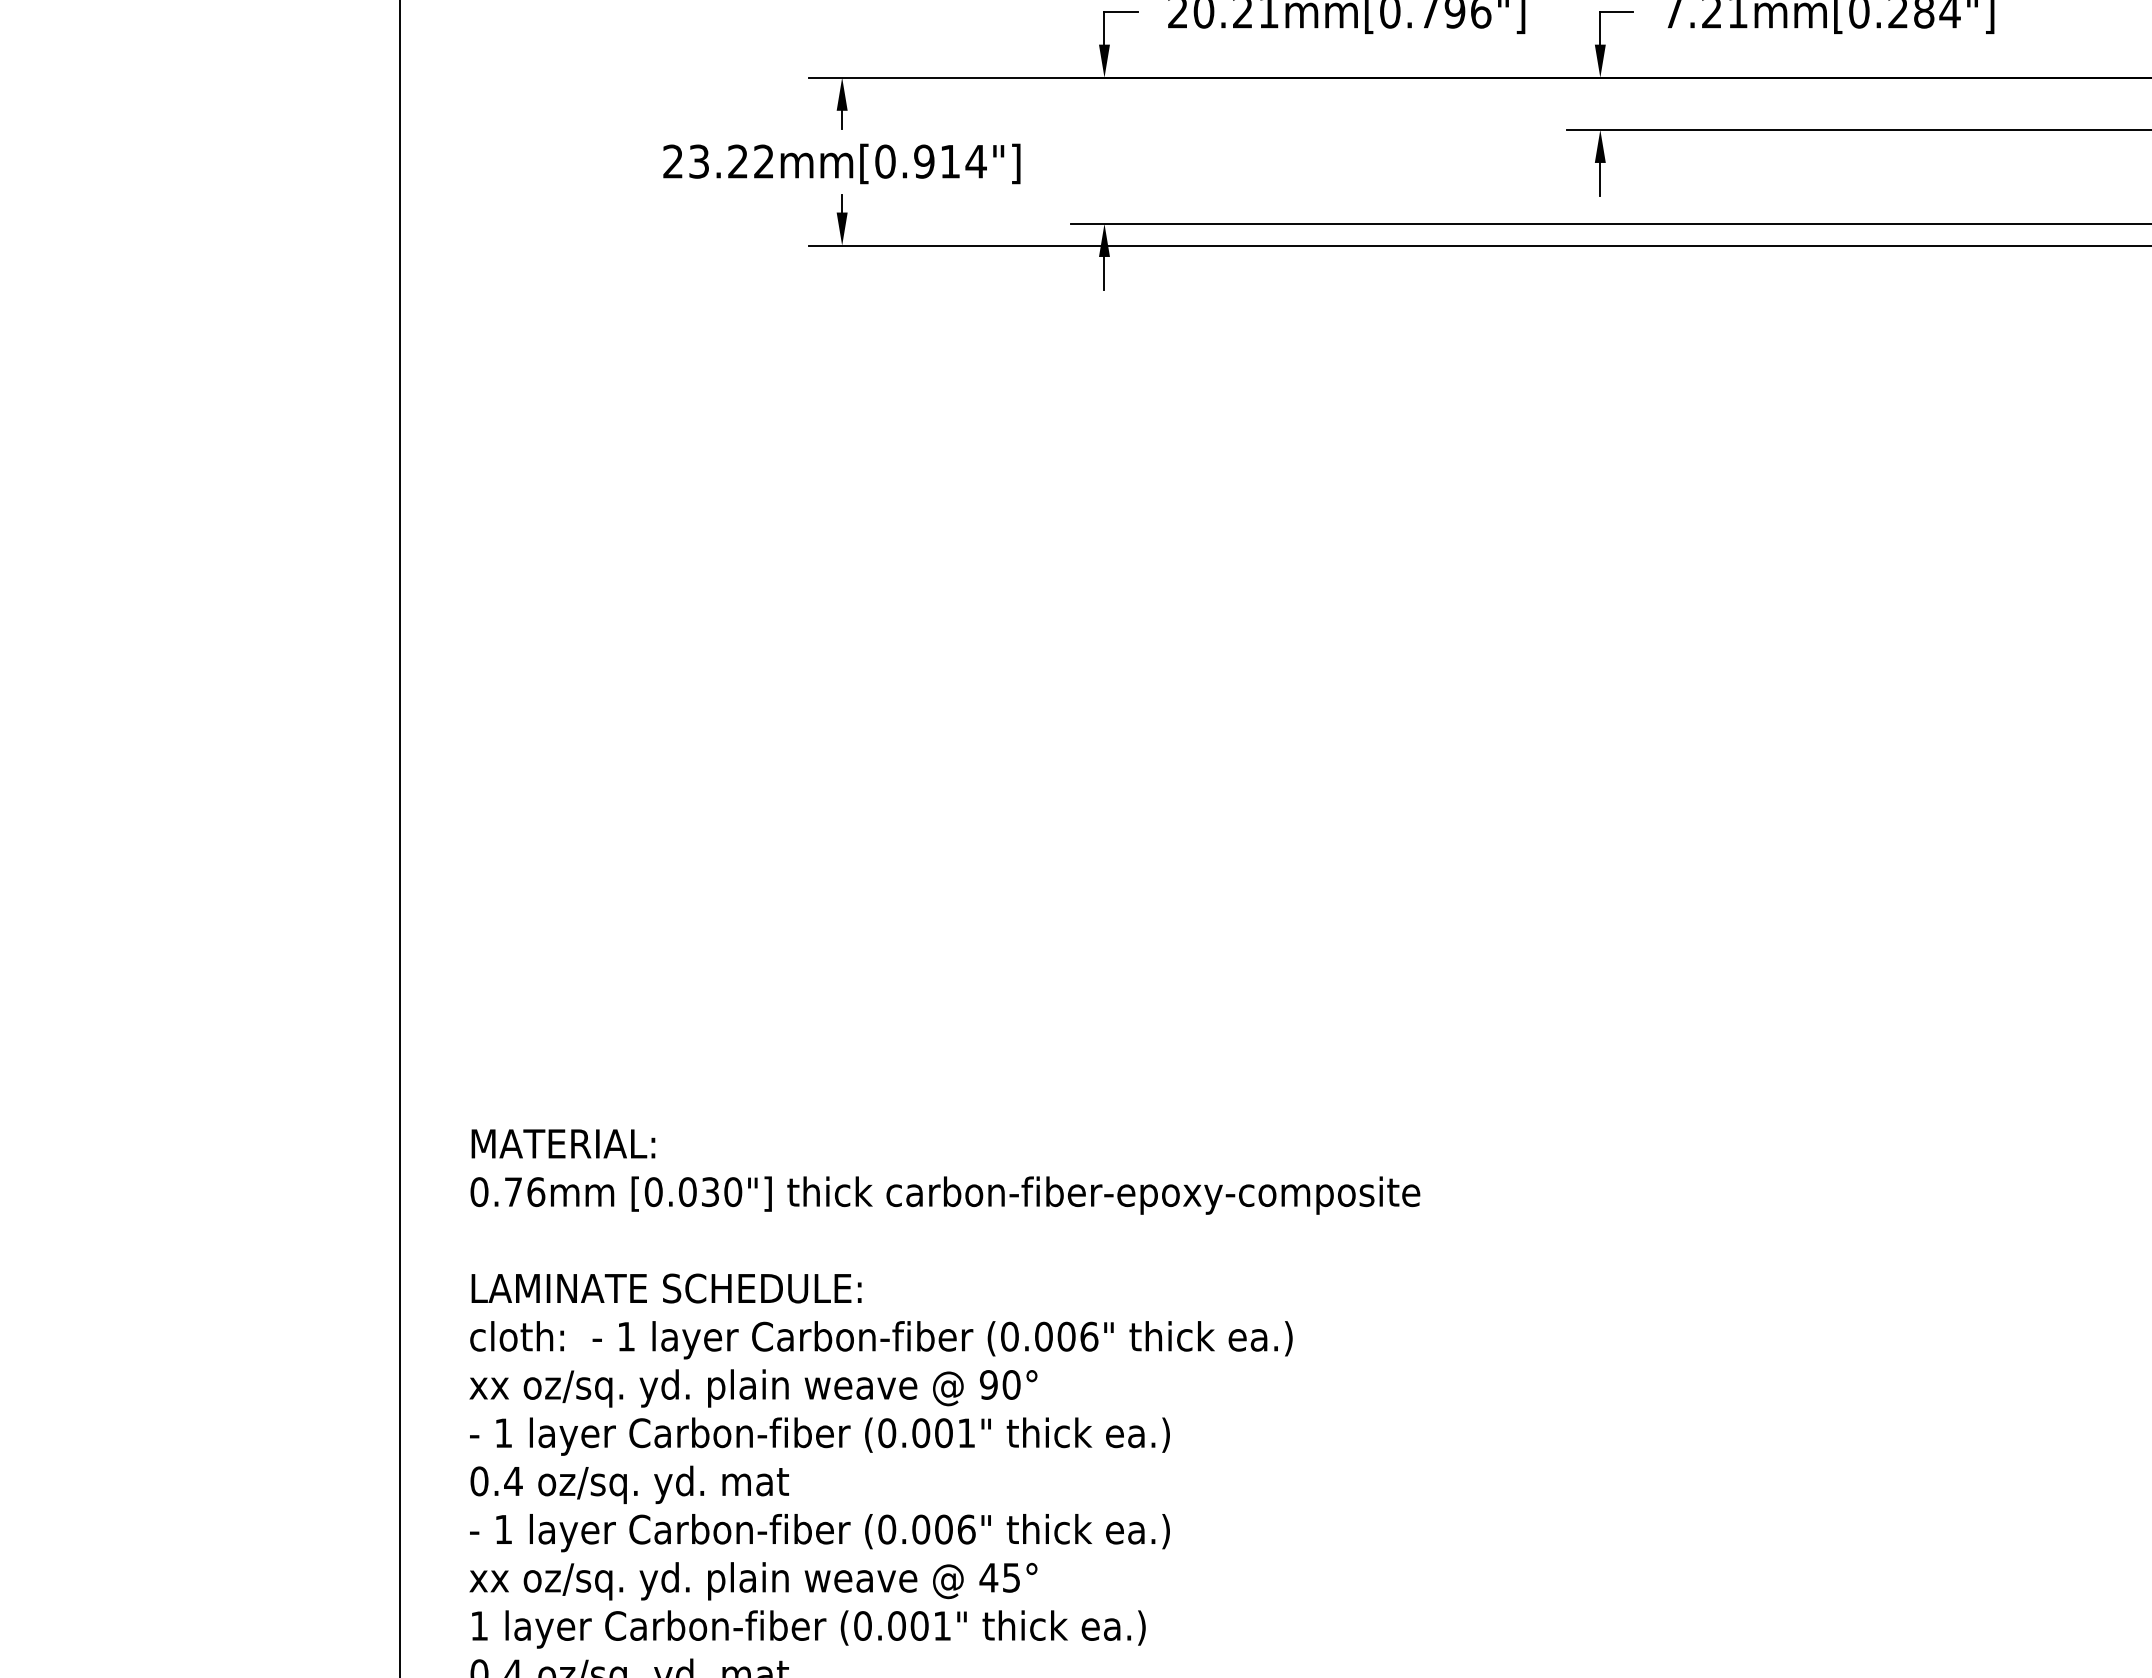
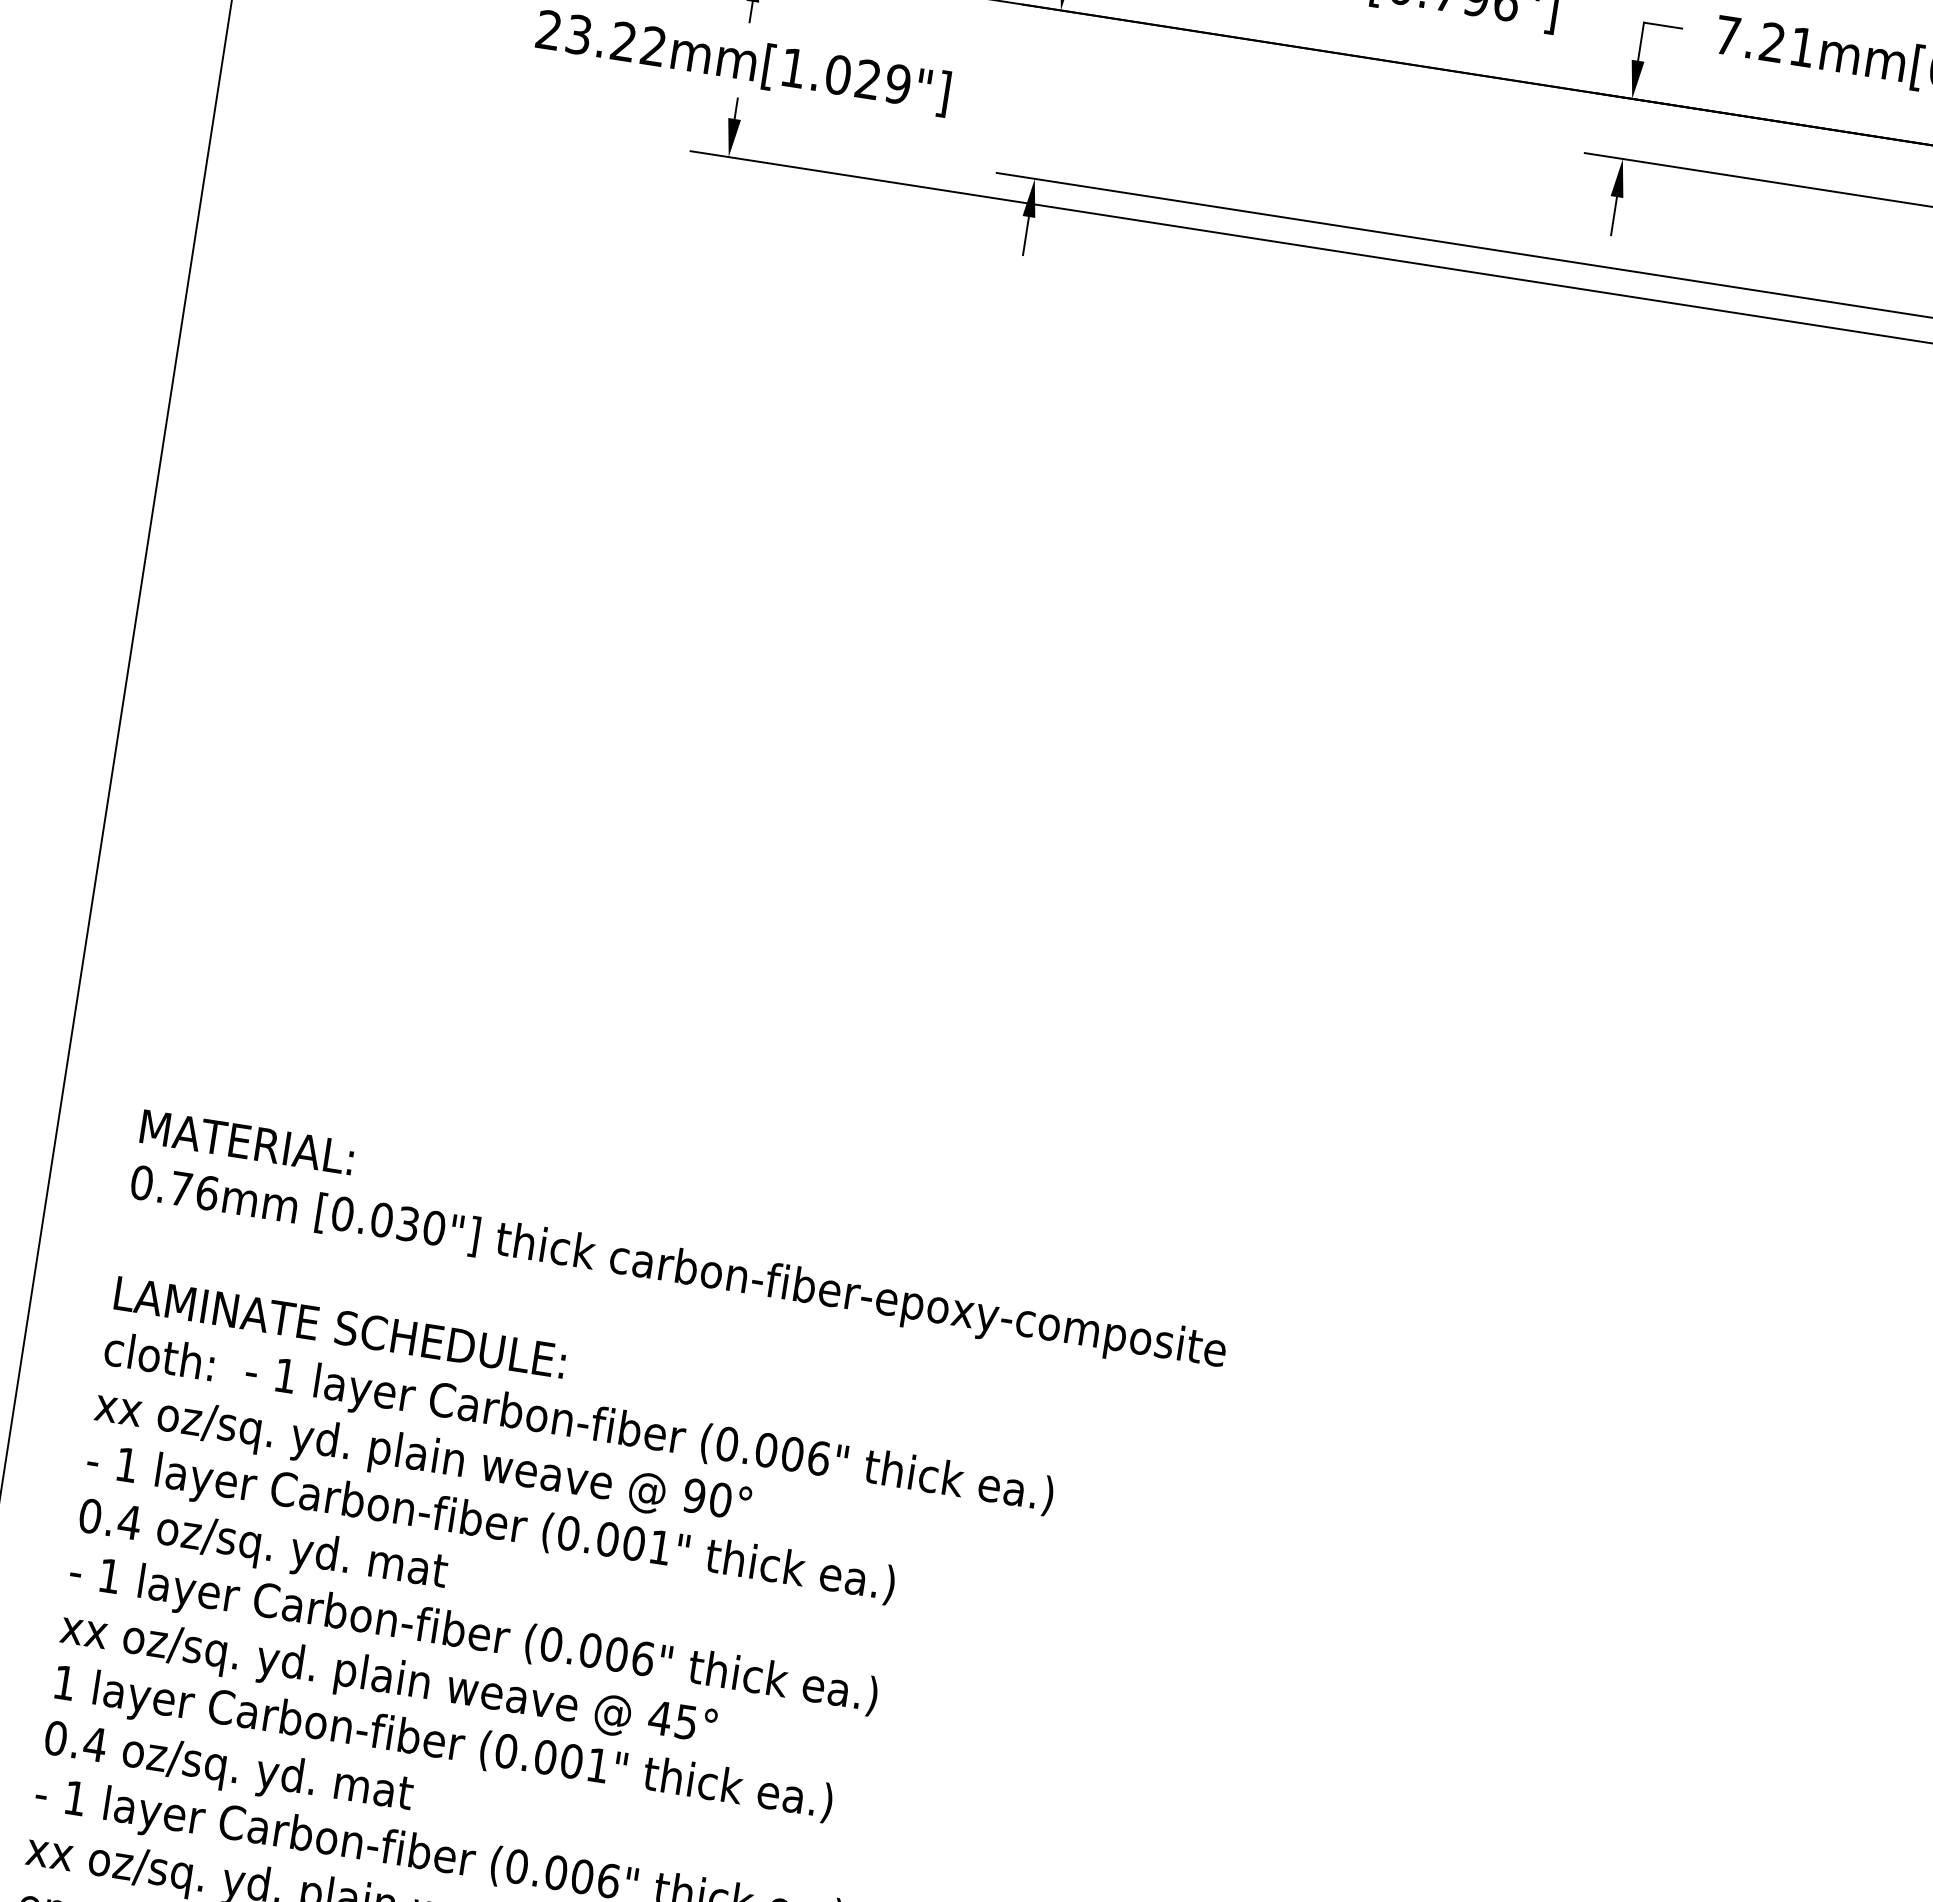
text: (930, 161) -> (845, 75), 23.22mm[0.914"] -> 23.22mm[1.029"]

